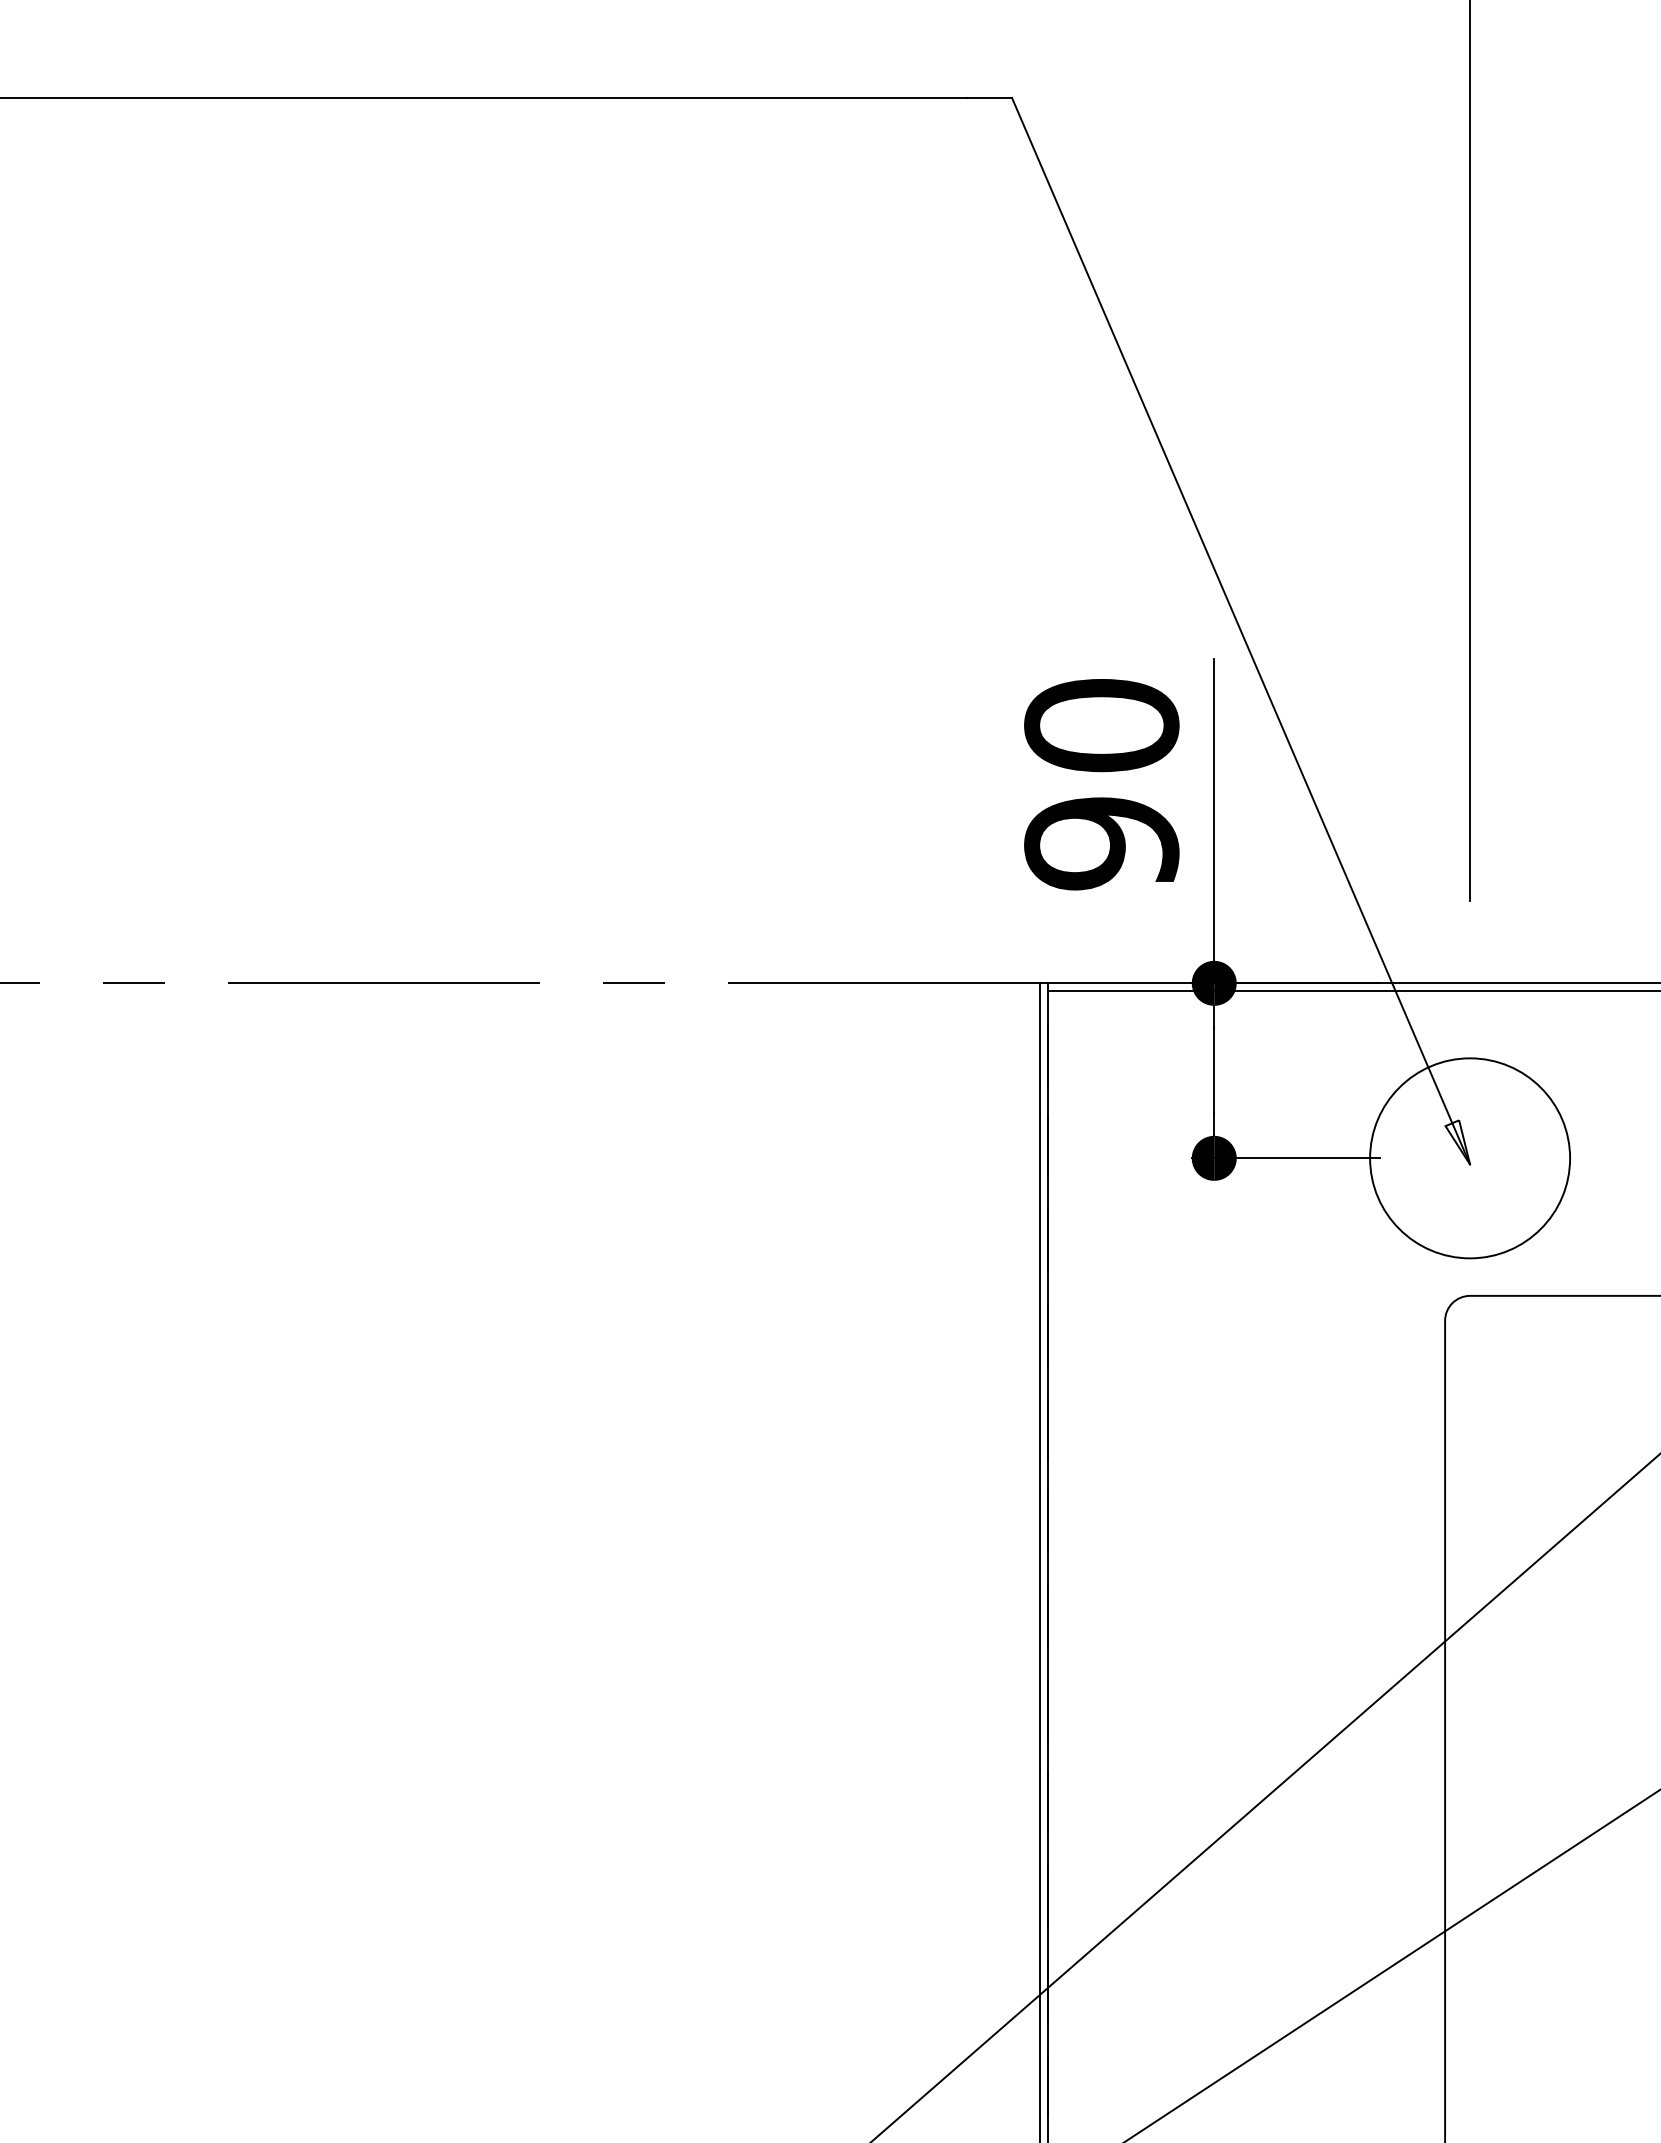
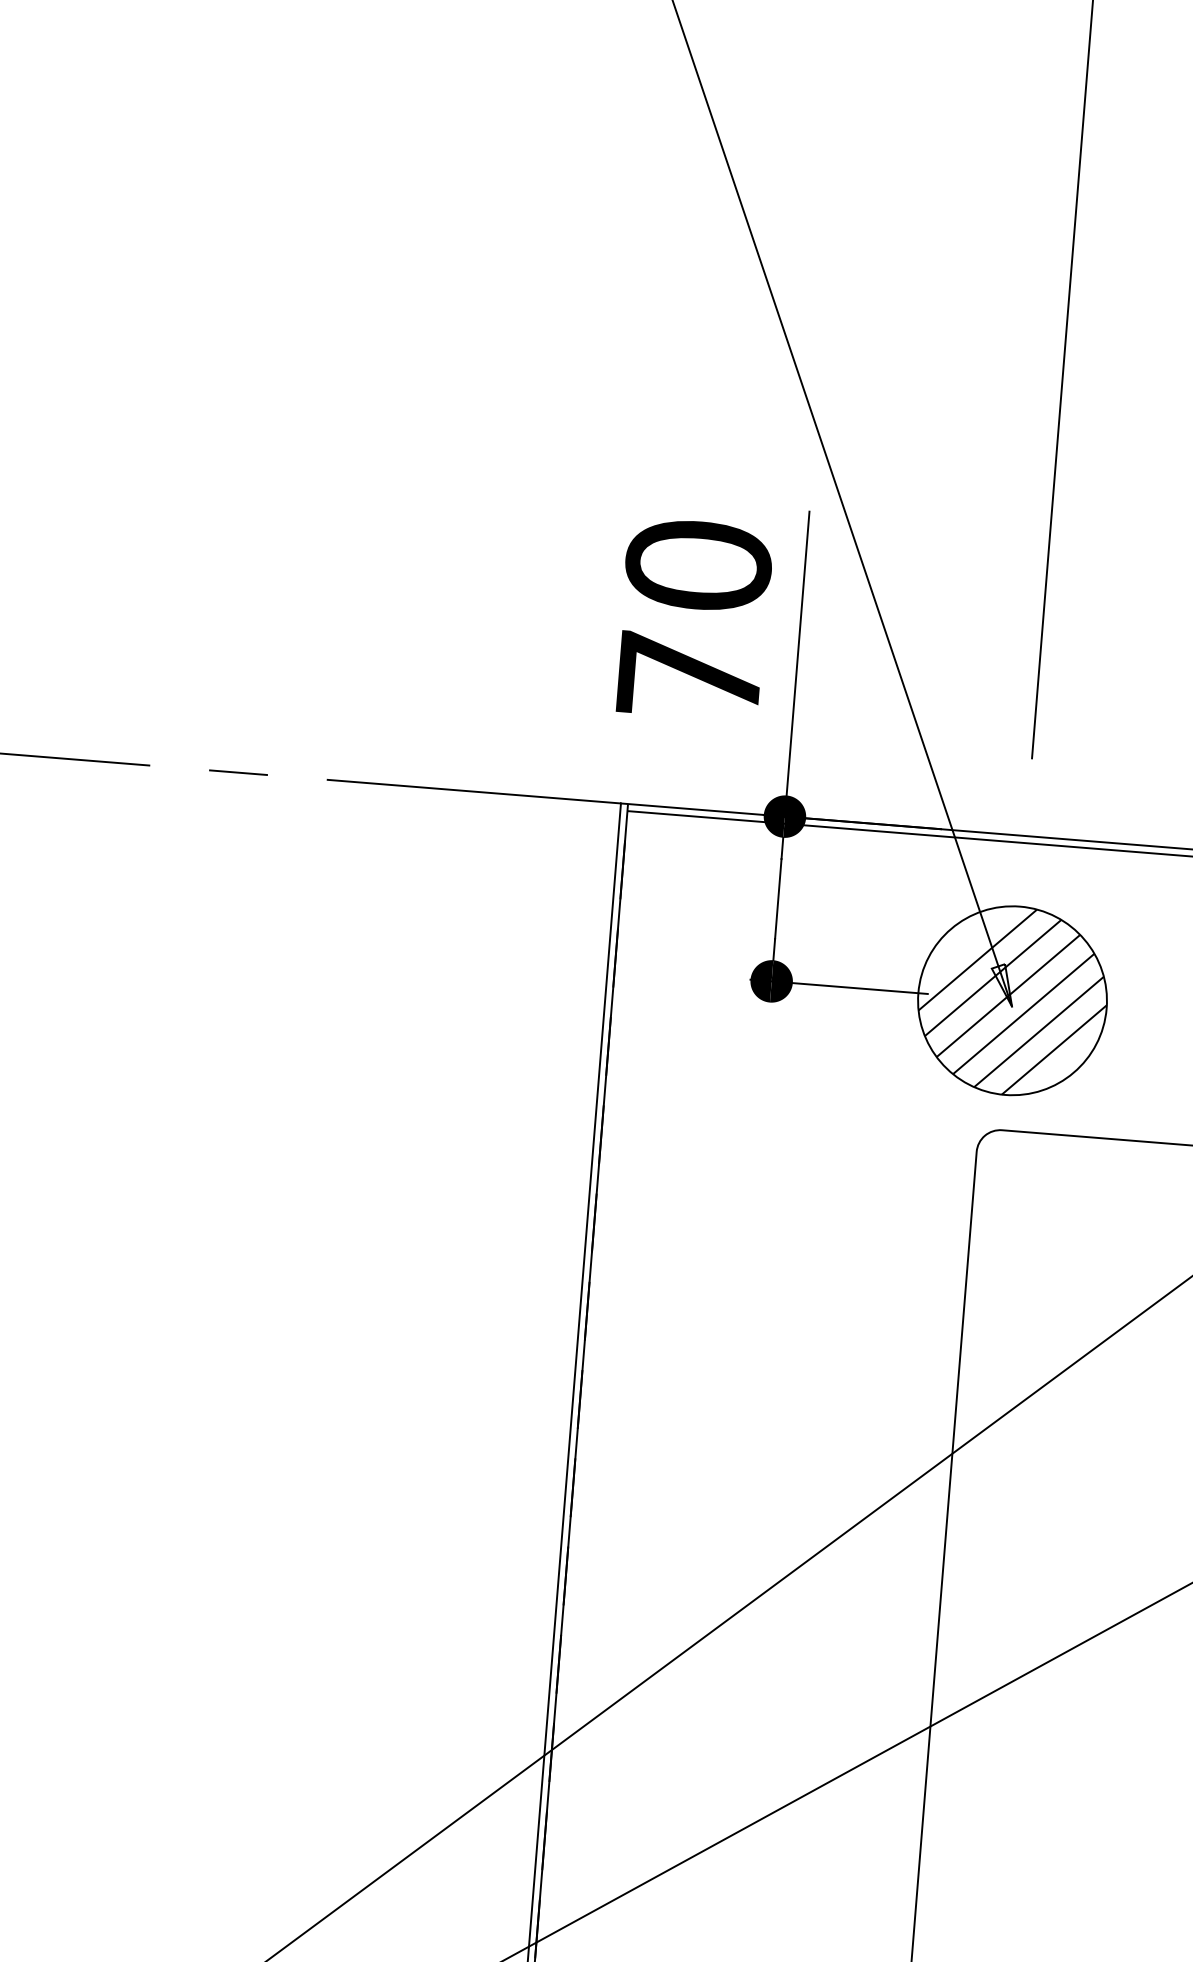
text: (1101, 843) -> (689, 676), 90 -> 70
hatch: (1470, 1159) -> (1012, 1001), added

